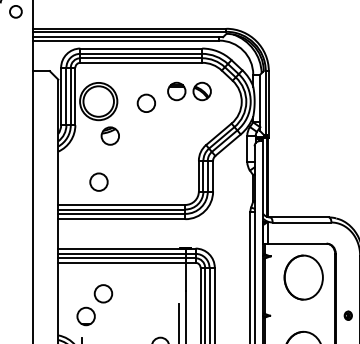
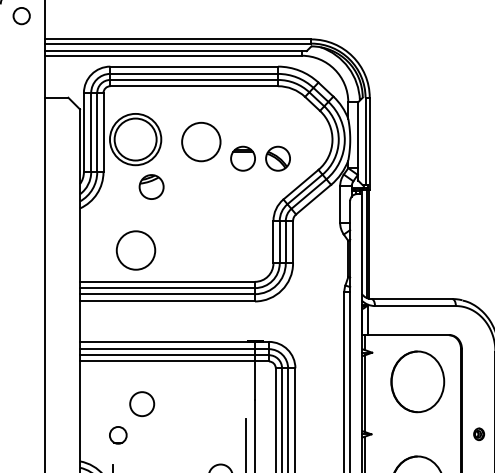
part: (189, 91) -> (260, 158), moved
circle: (146, 103) -> (201, 142), size x1.6
circle: (98, 181) -> (135, 249), size x1.6
part: (85, 316) -> (117, 435), size x0.7

